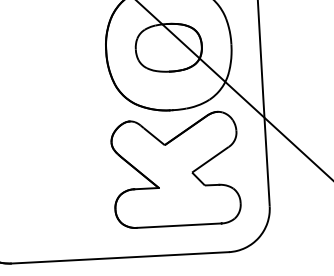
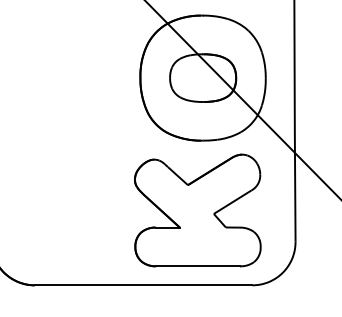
part: (175, 169) -> (197, 210), moved

